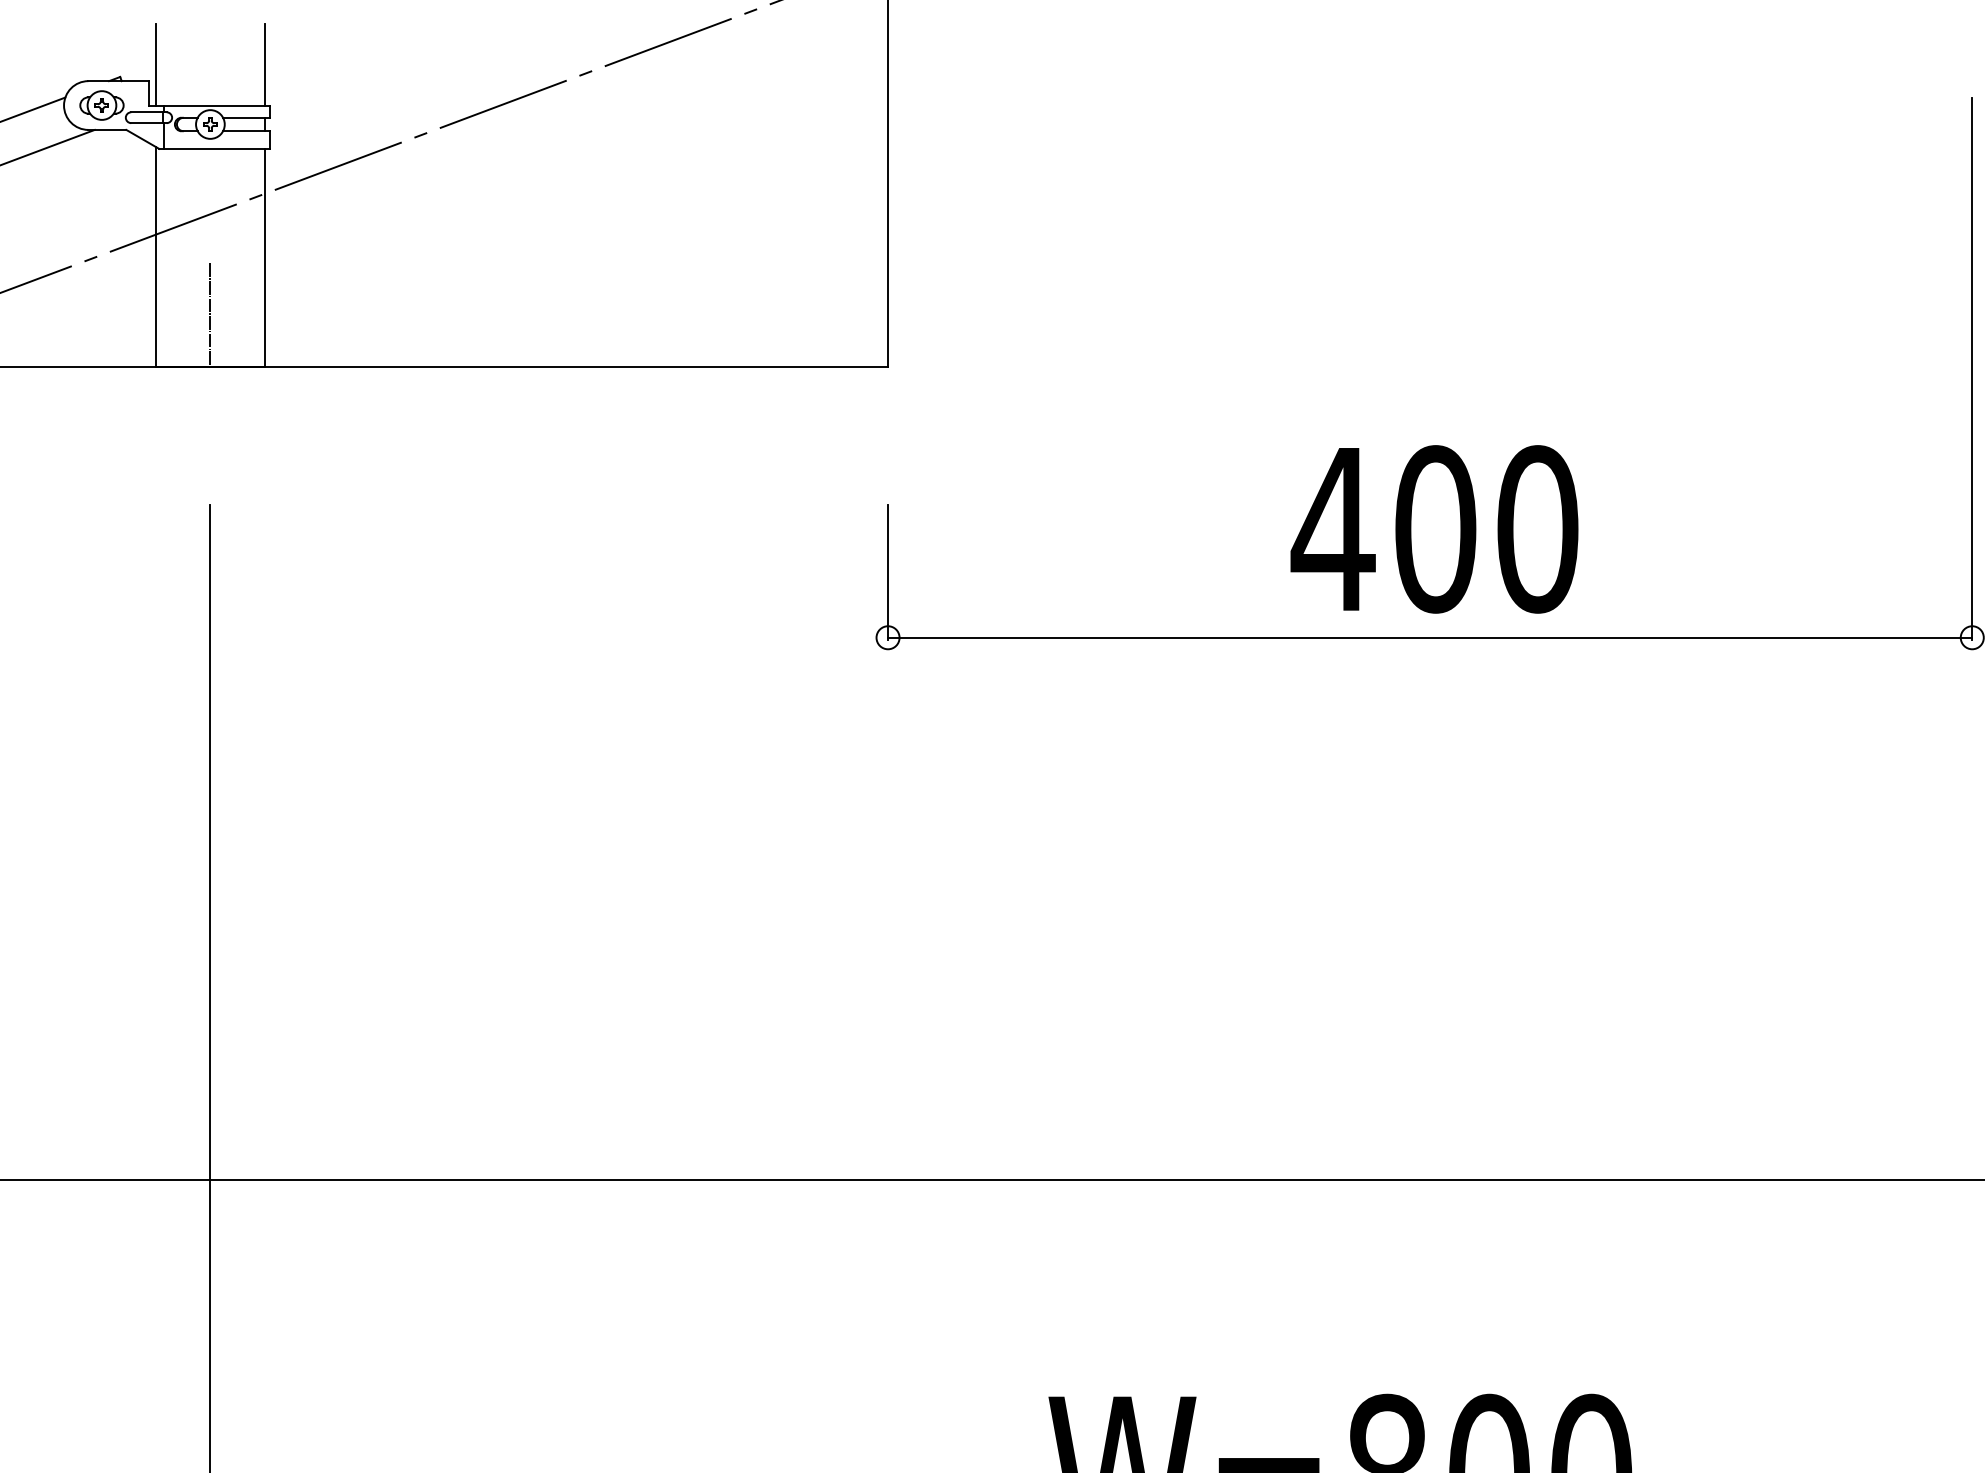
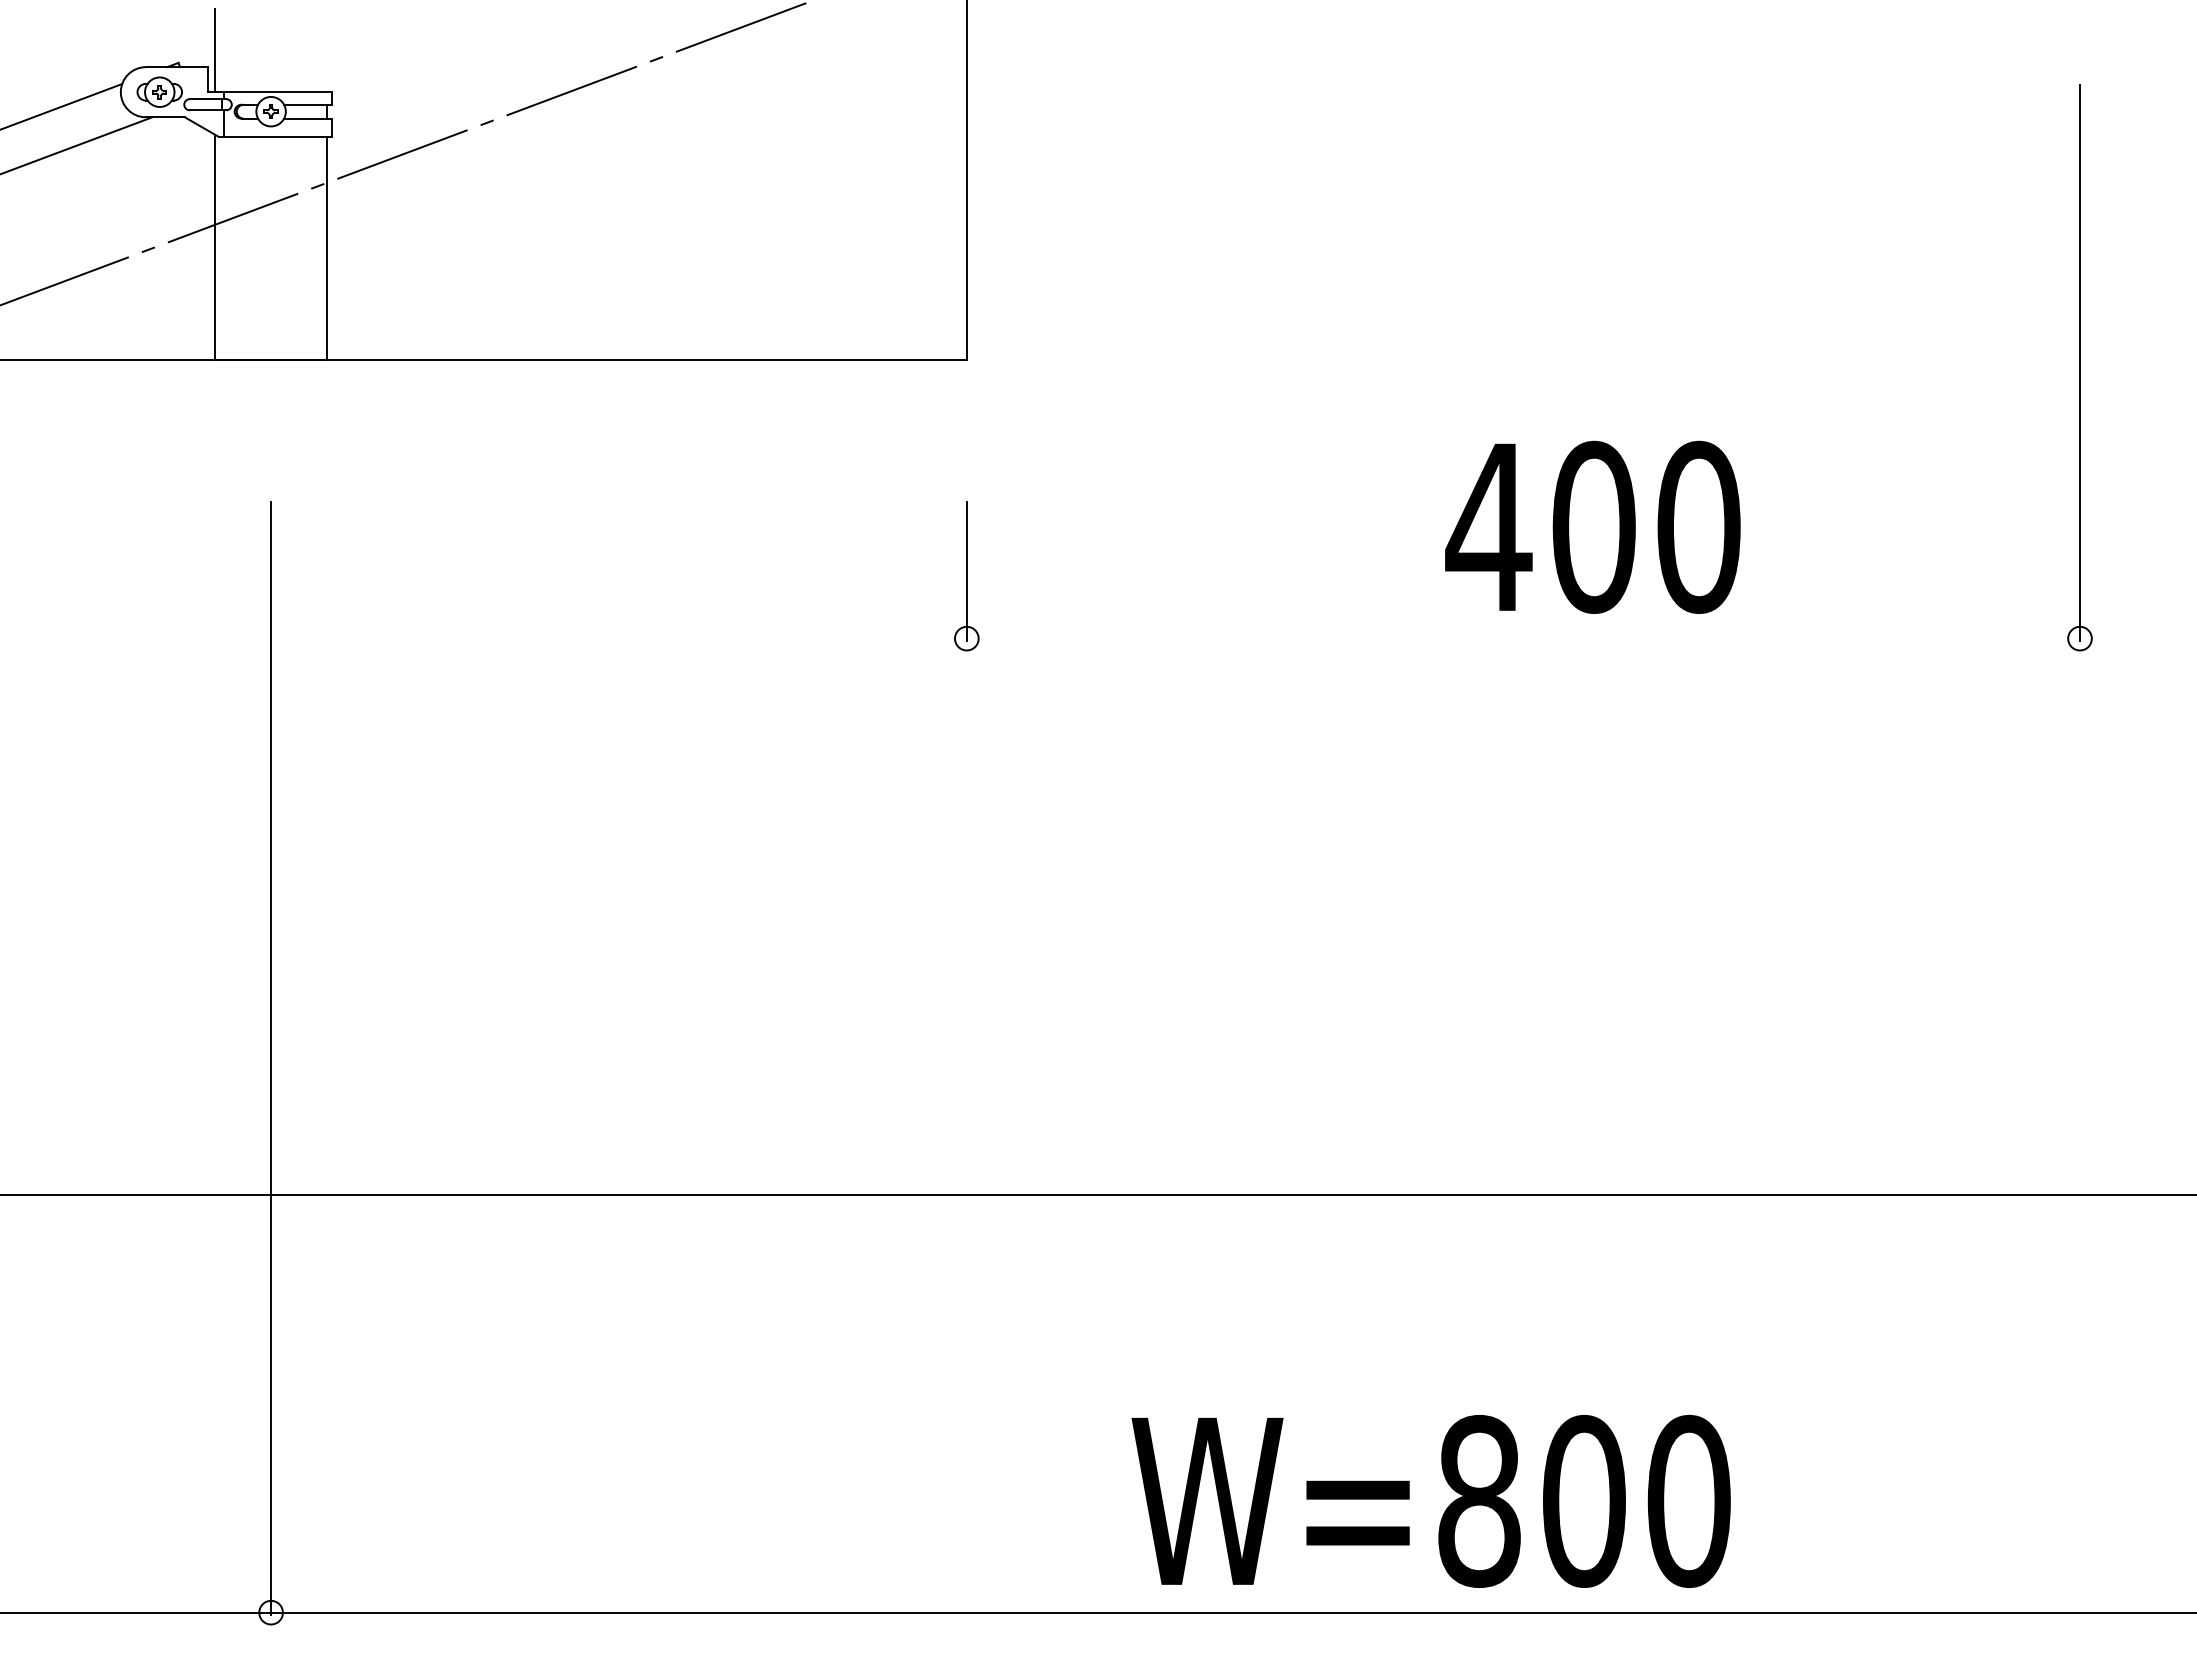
line: (265, 64) -> (327, 50), removed
line: (210, 315) -> (271, 307), removed
text: (1434, 528) -> (1592, 526), moved
line: (1430, 637) -> (1523, 638), removed

